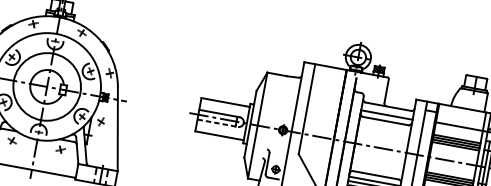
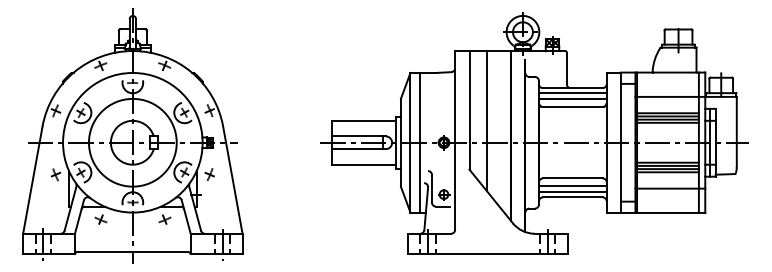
line: (387, 110) -> (572, 93), added
line: (319, 120) -> (487, 121), added
line: (218, 123) -> (359, 149), dashed -> solid
line: (265, 126) -> (420, 142), added

